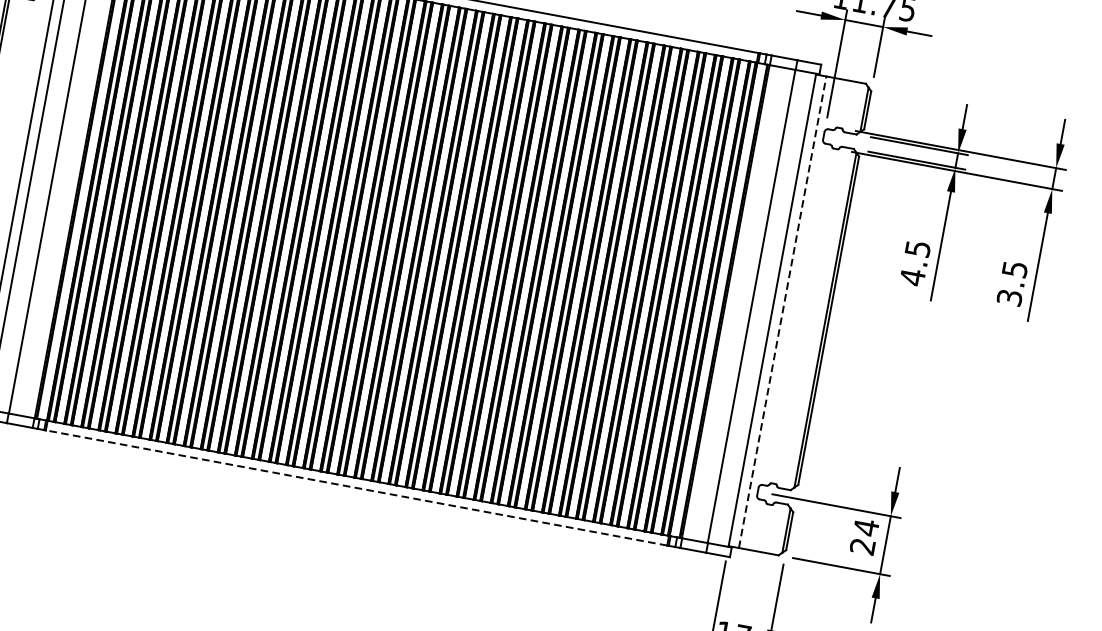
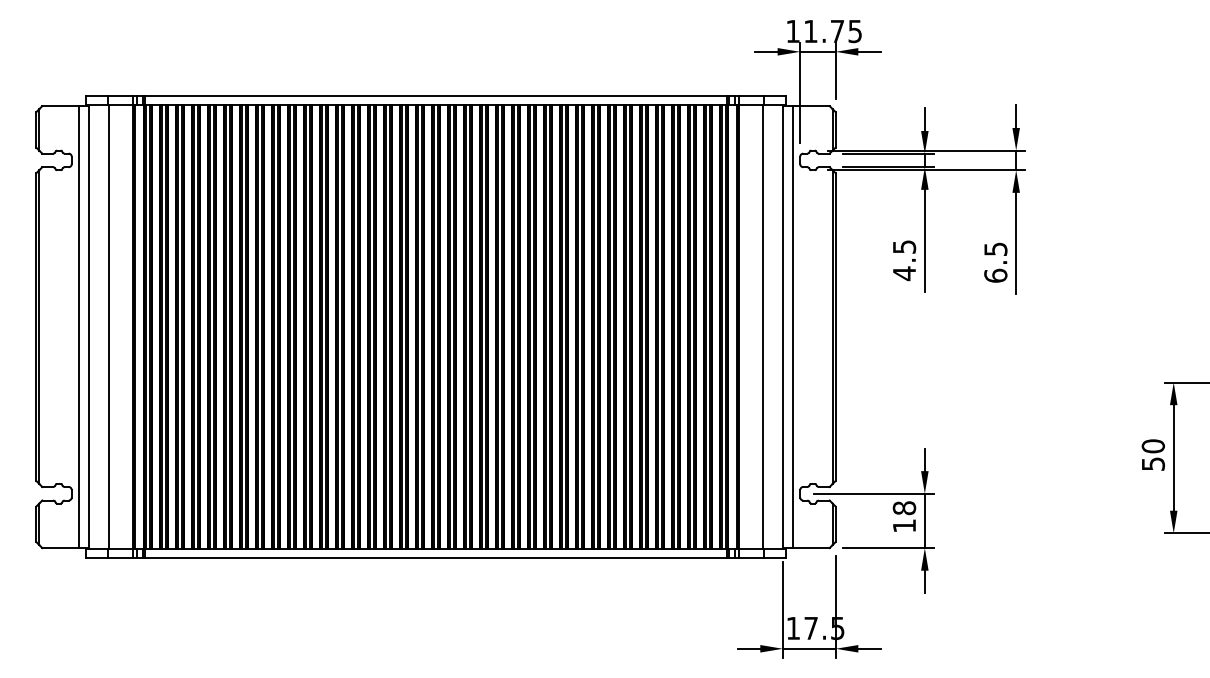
text: (1009, 297) -> (995, 275), 3.5 -> 6.5
line: (782, 312) -> (792, 327), dashed -> solid
line: (356, 487) -> (435, 557), dashed -> solid
text: (864, 536) -> (904, 516), 24 -> 18

